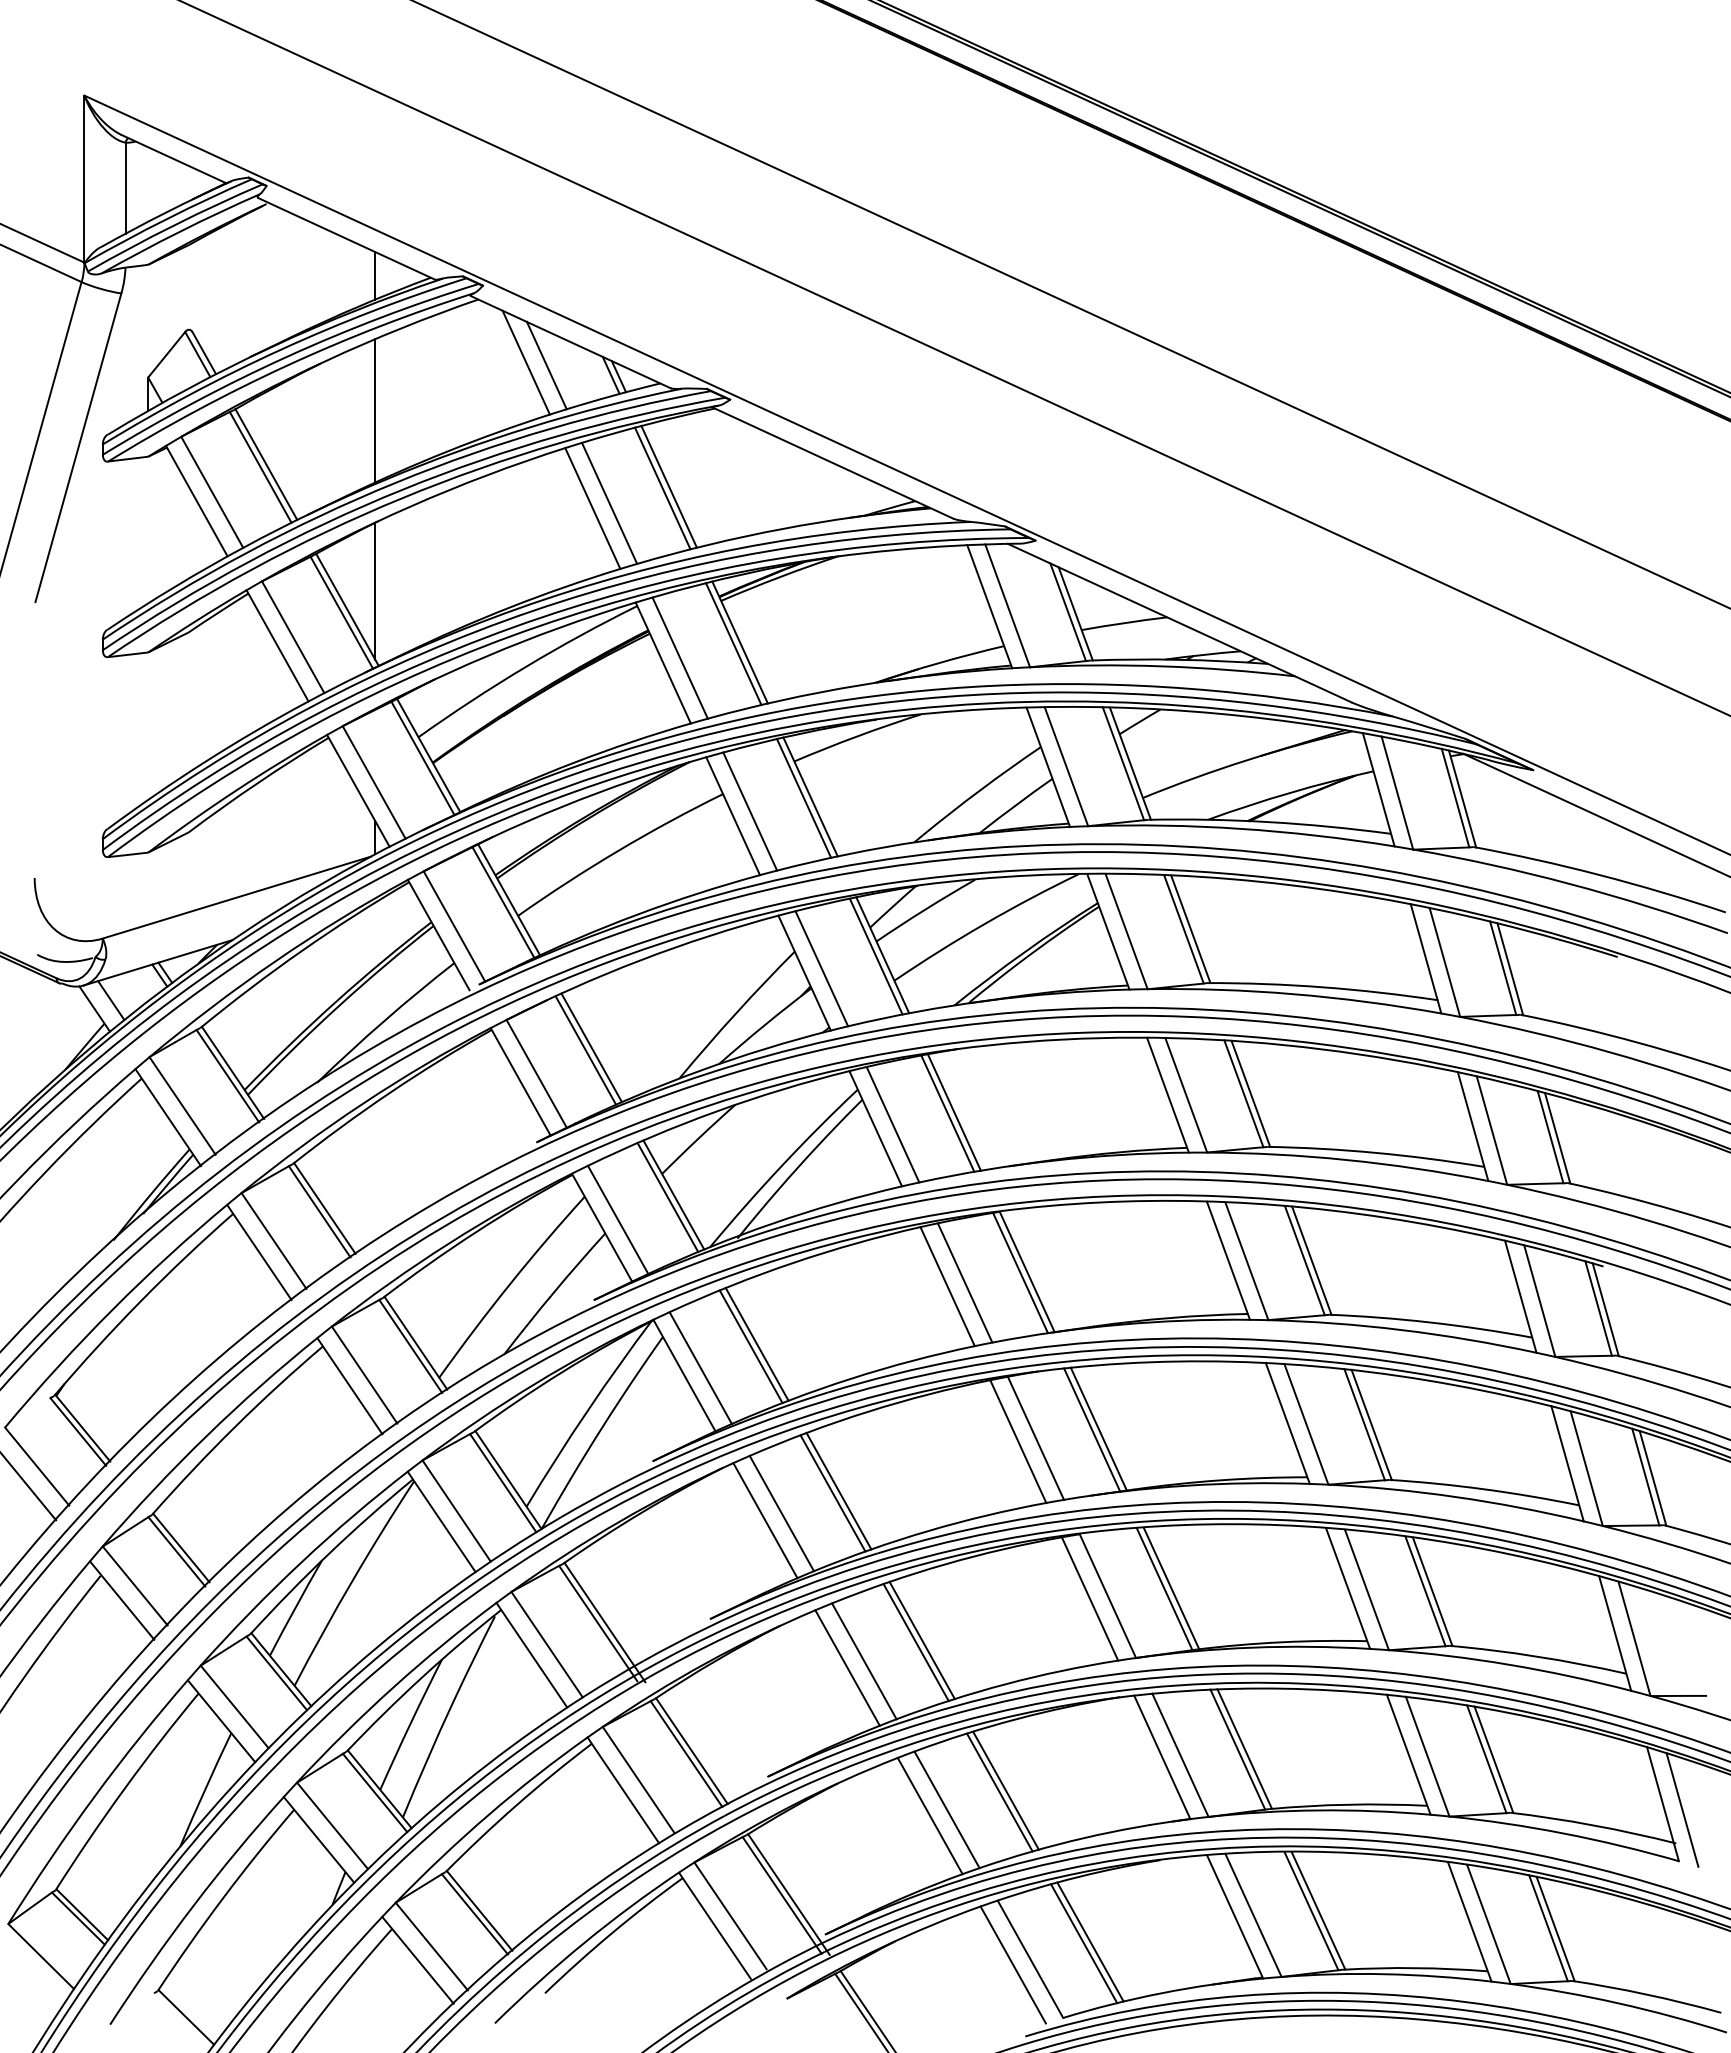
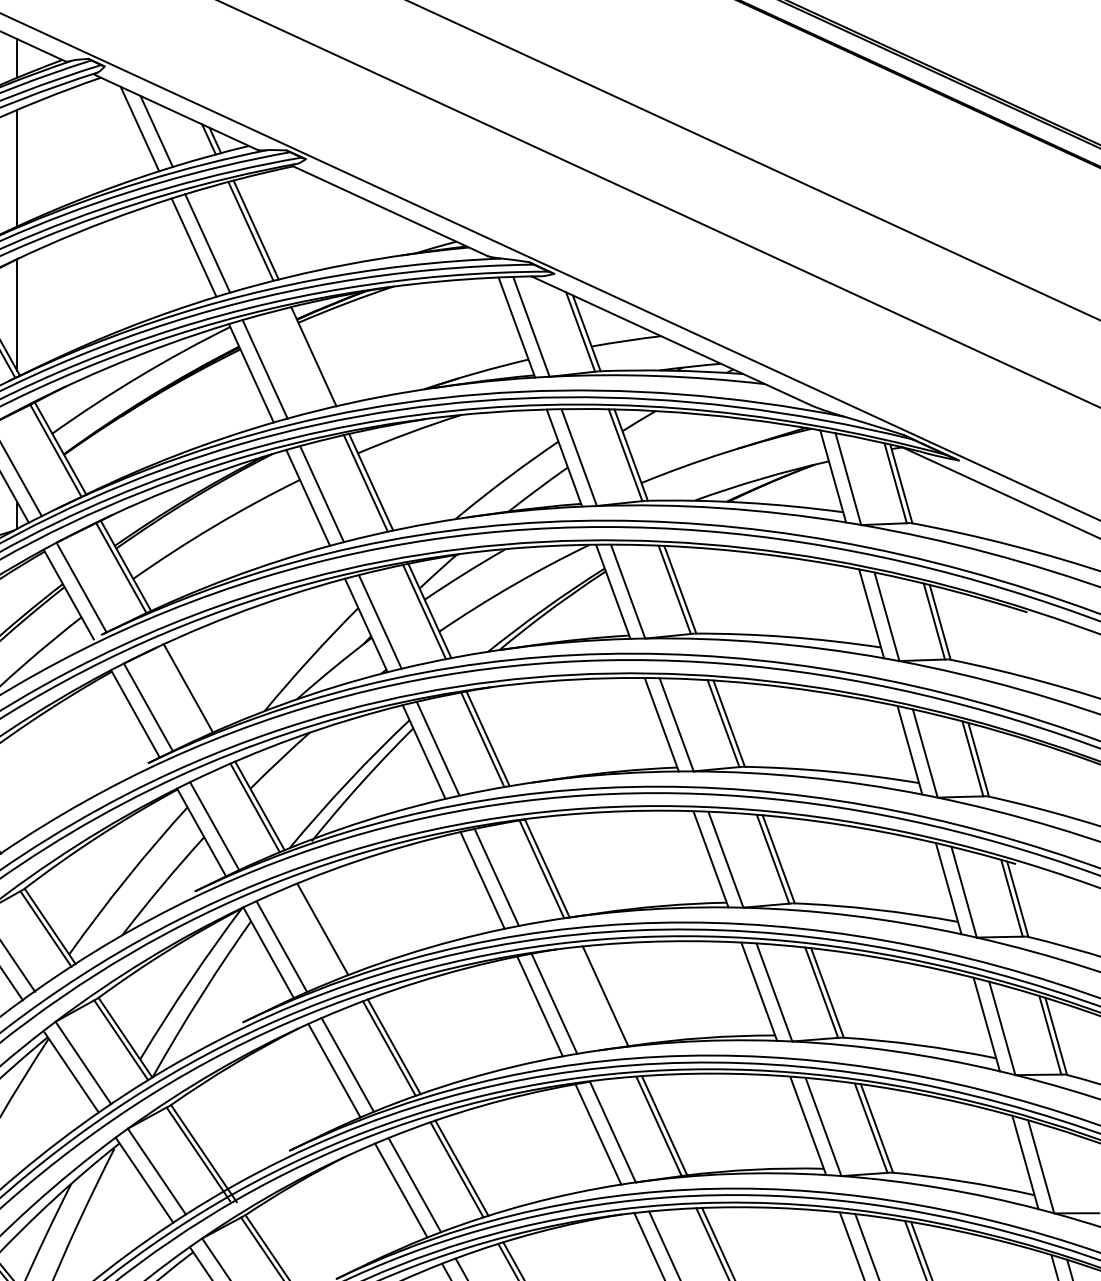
line: (733, 644) -> (308, 358), removed
line: (591, 1047) -> (193, 685), removed
line: (756, 1343) -> (327, 926), removed
line: (1092, 1429) -> (600, 996), removed

